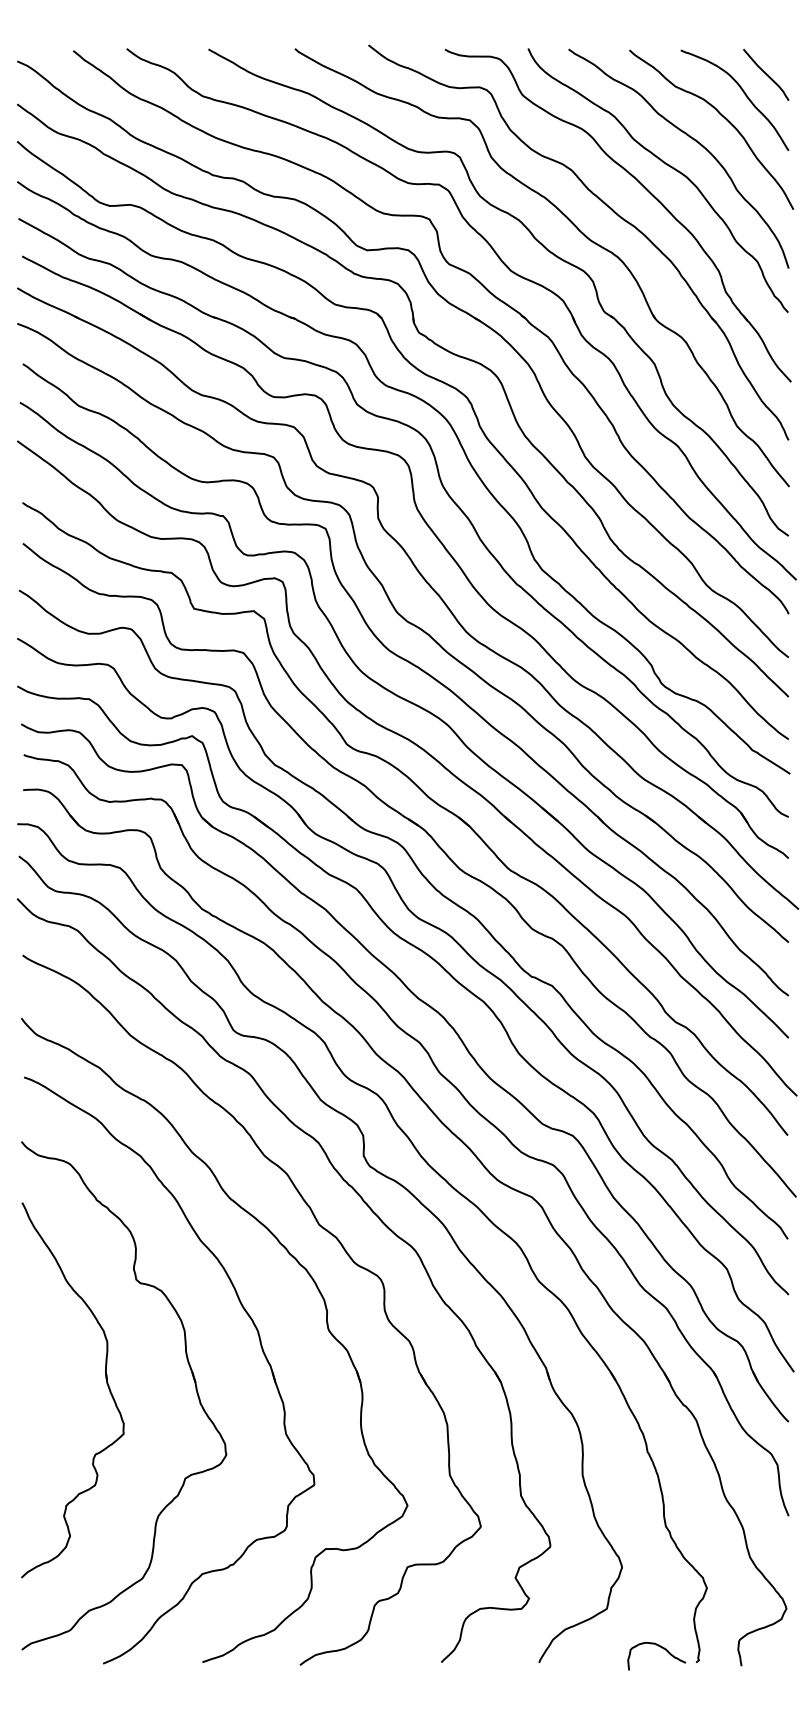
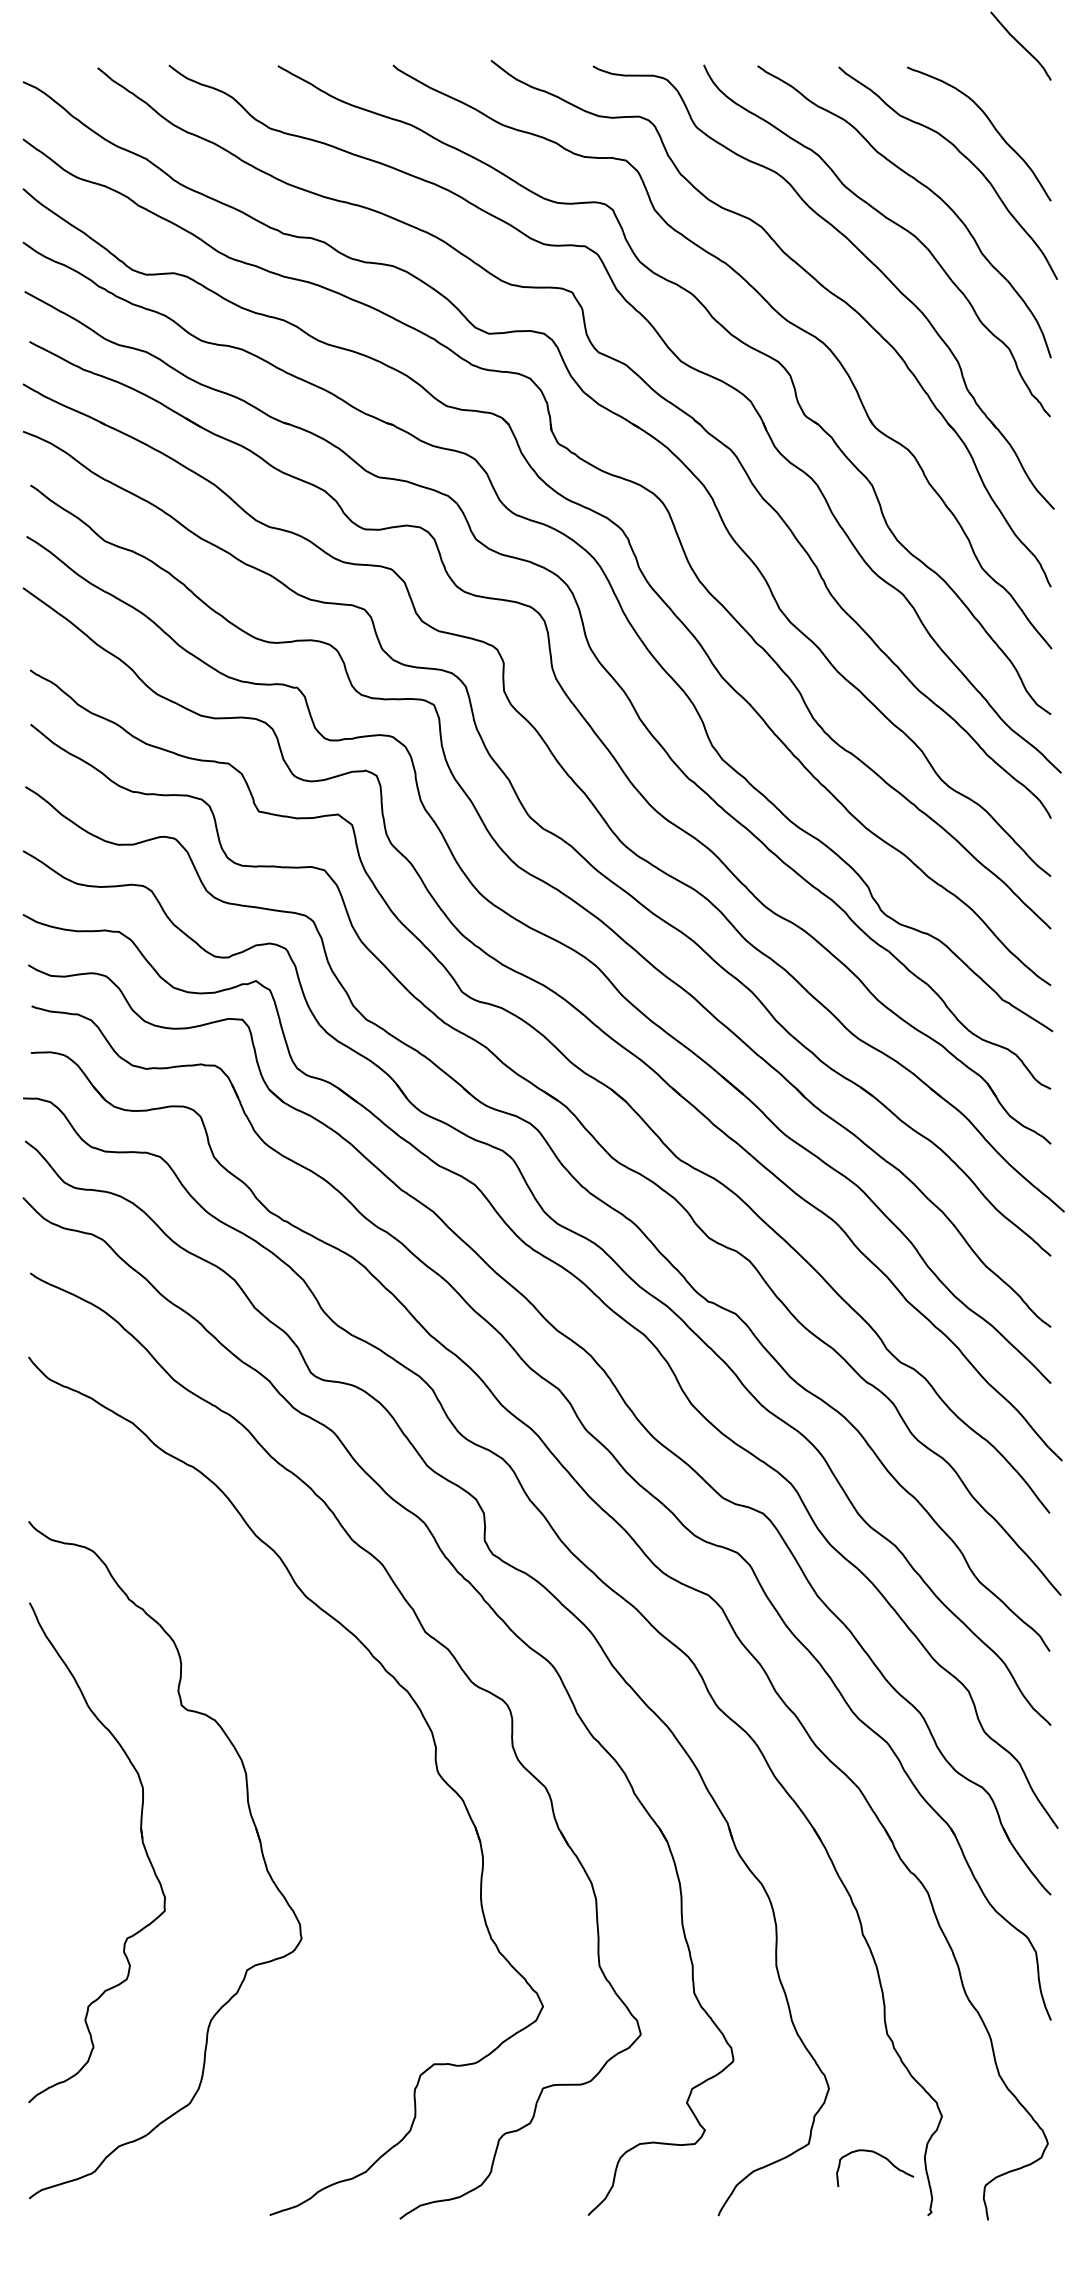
curve: (765, 74) -> (1020, 45), moved
part: (260, 1346) -> (347, 1794), removed
curve: (663, 1649) -> (883, 2158), moved

